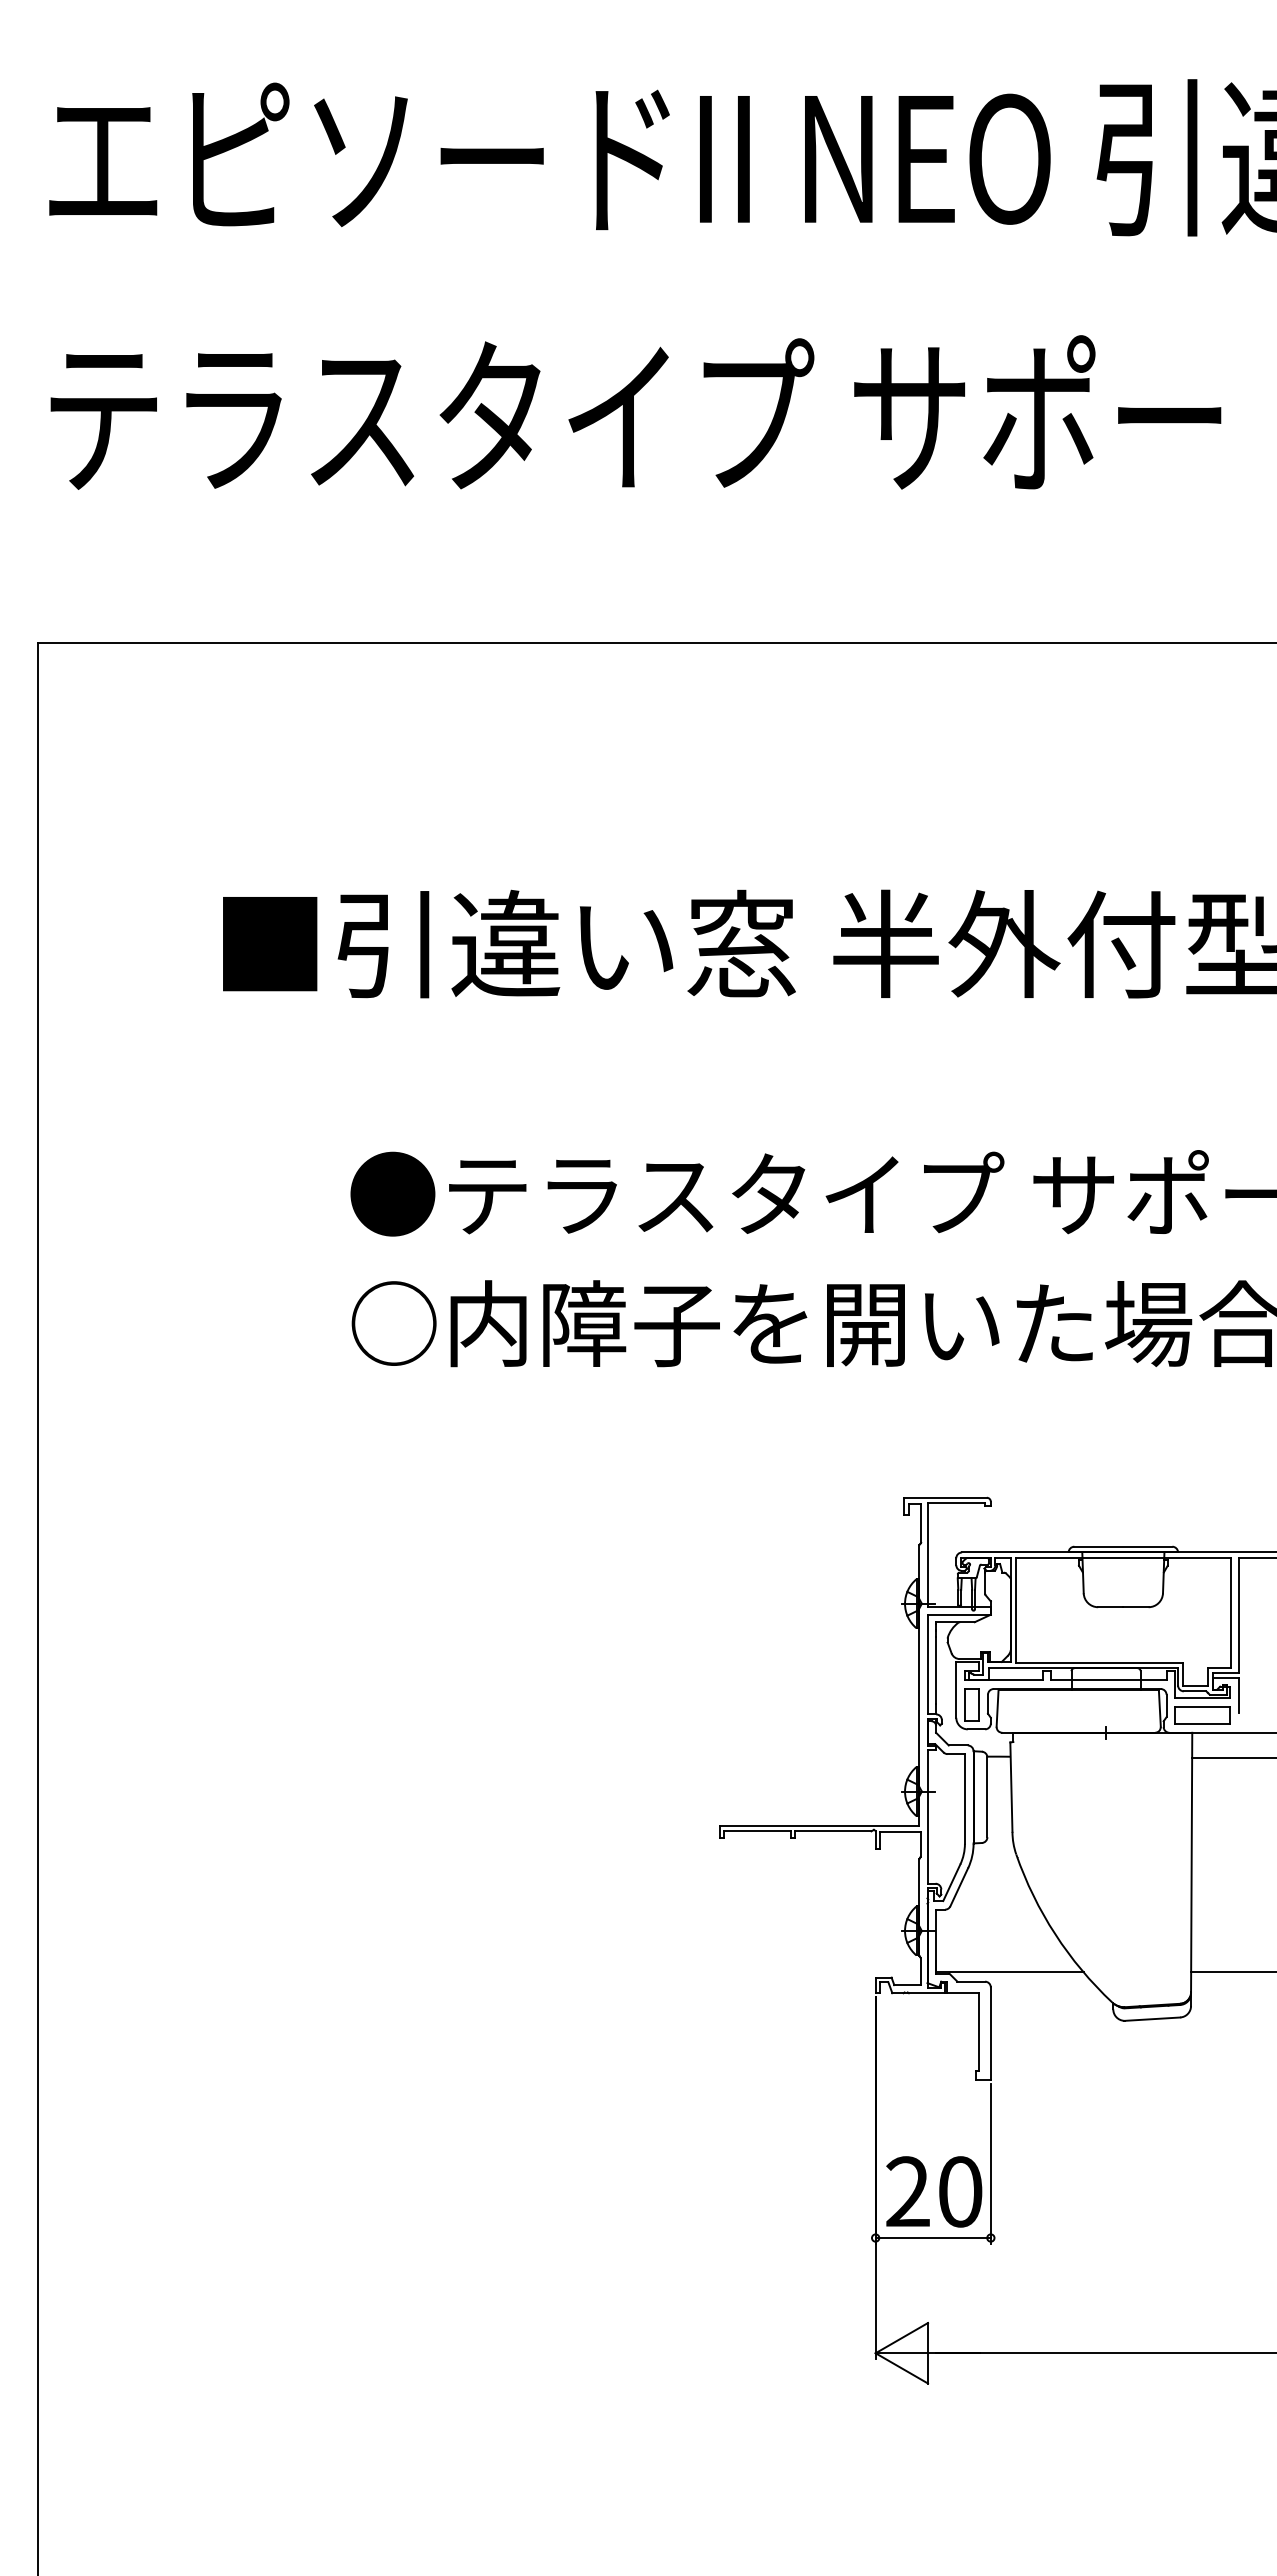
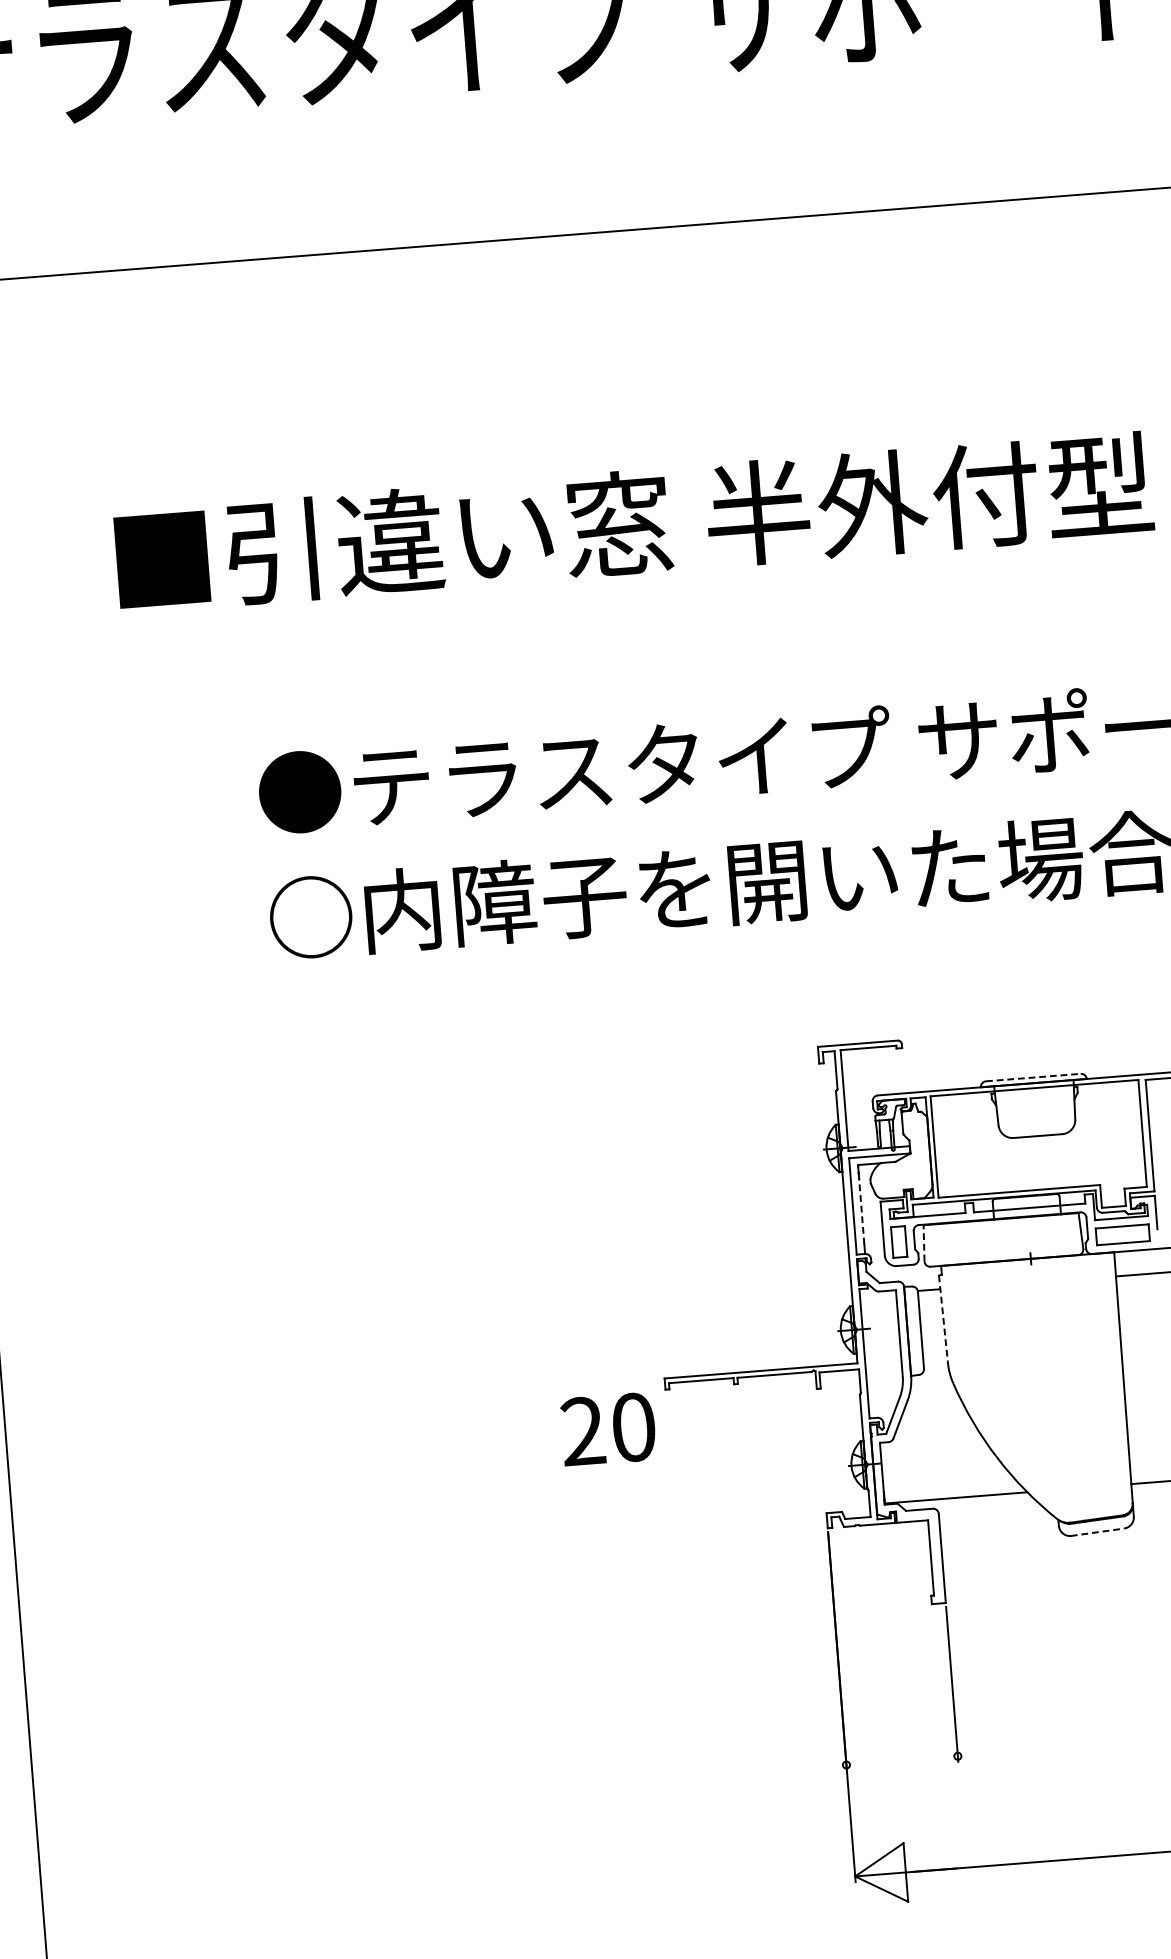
line: (1123, 1546) -> (1033, 1077), solid -> dashed
line: (936, 1670) -> (862, 1211), solid -> dashed
line: (997, 1708) -> (923, 1243), solid -> dashed
line: (1011, 1787) -> (943, 1318), solid -> dashed
line: (1152, 2019) -> (1097, 1532), solid -> dashed
text: (934, 2191) -> (608, 1428), moved
line: (932, 2238) -> (901, 1761), removed

